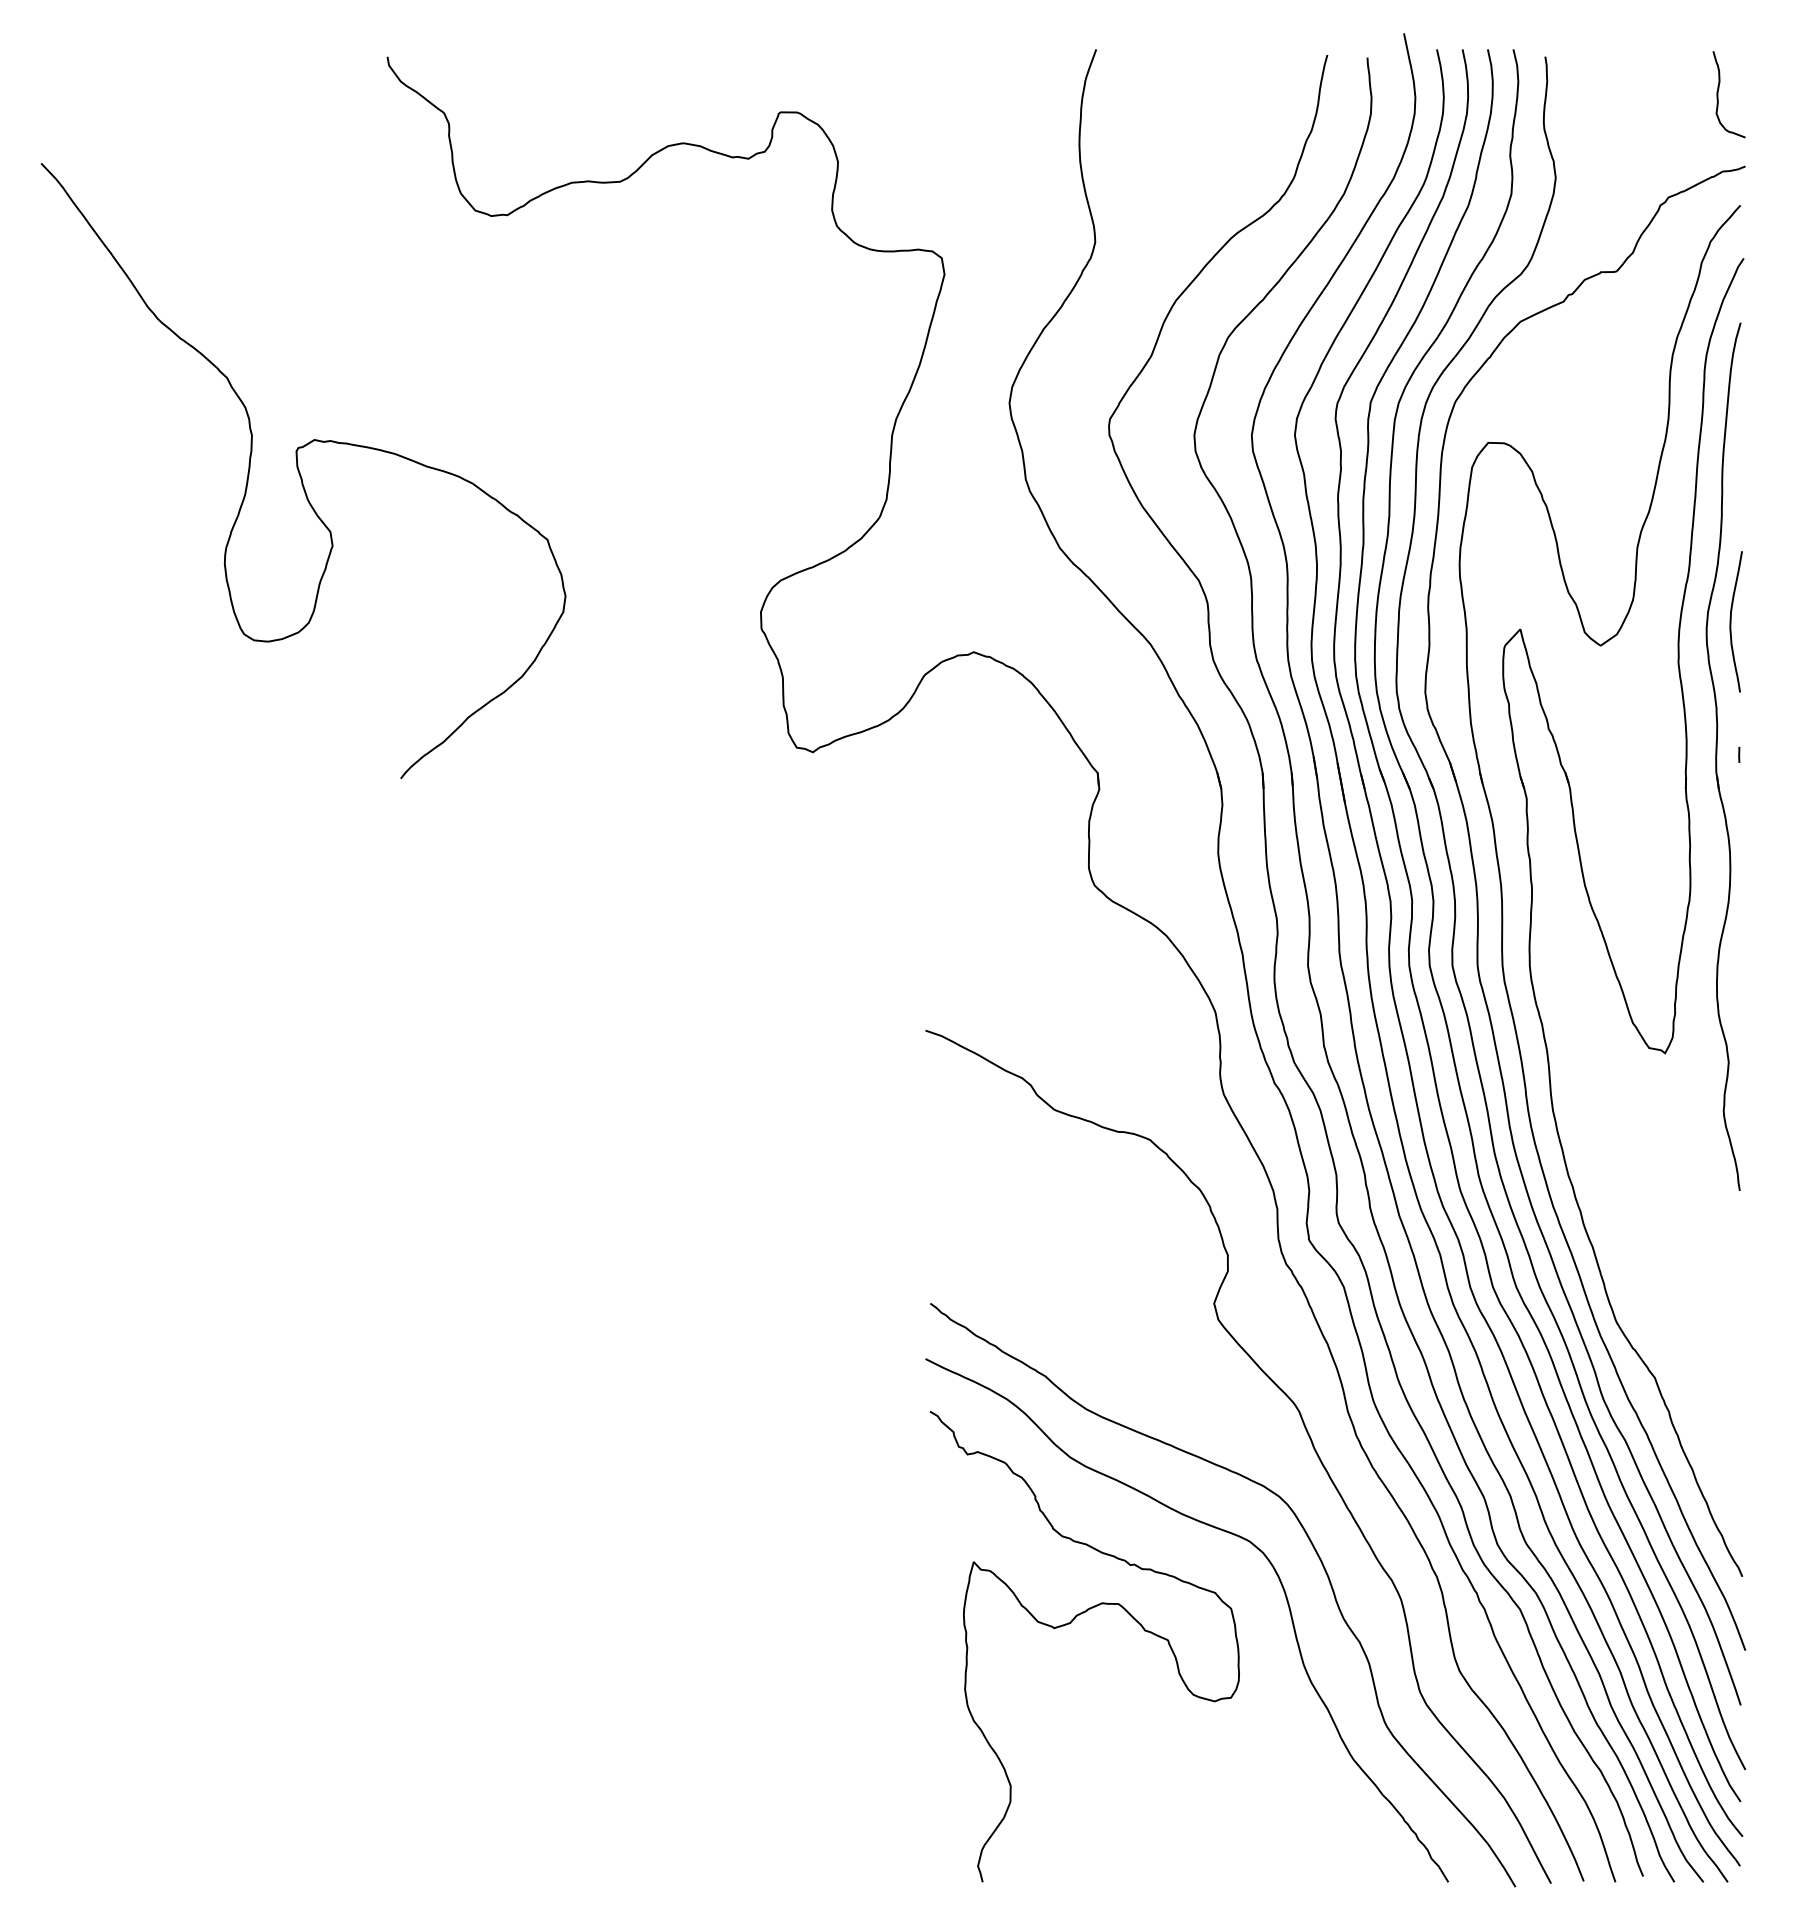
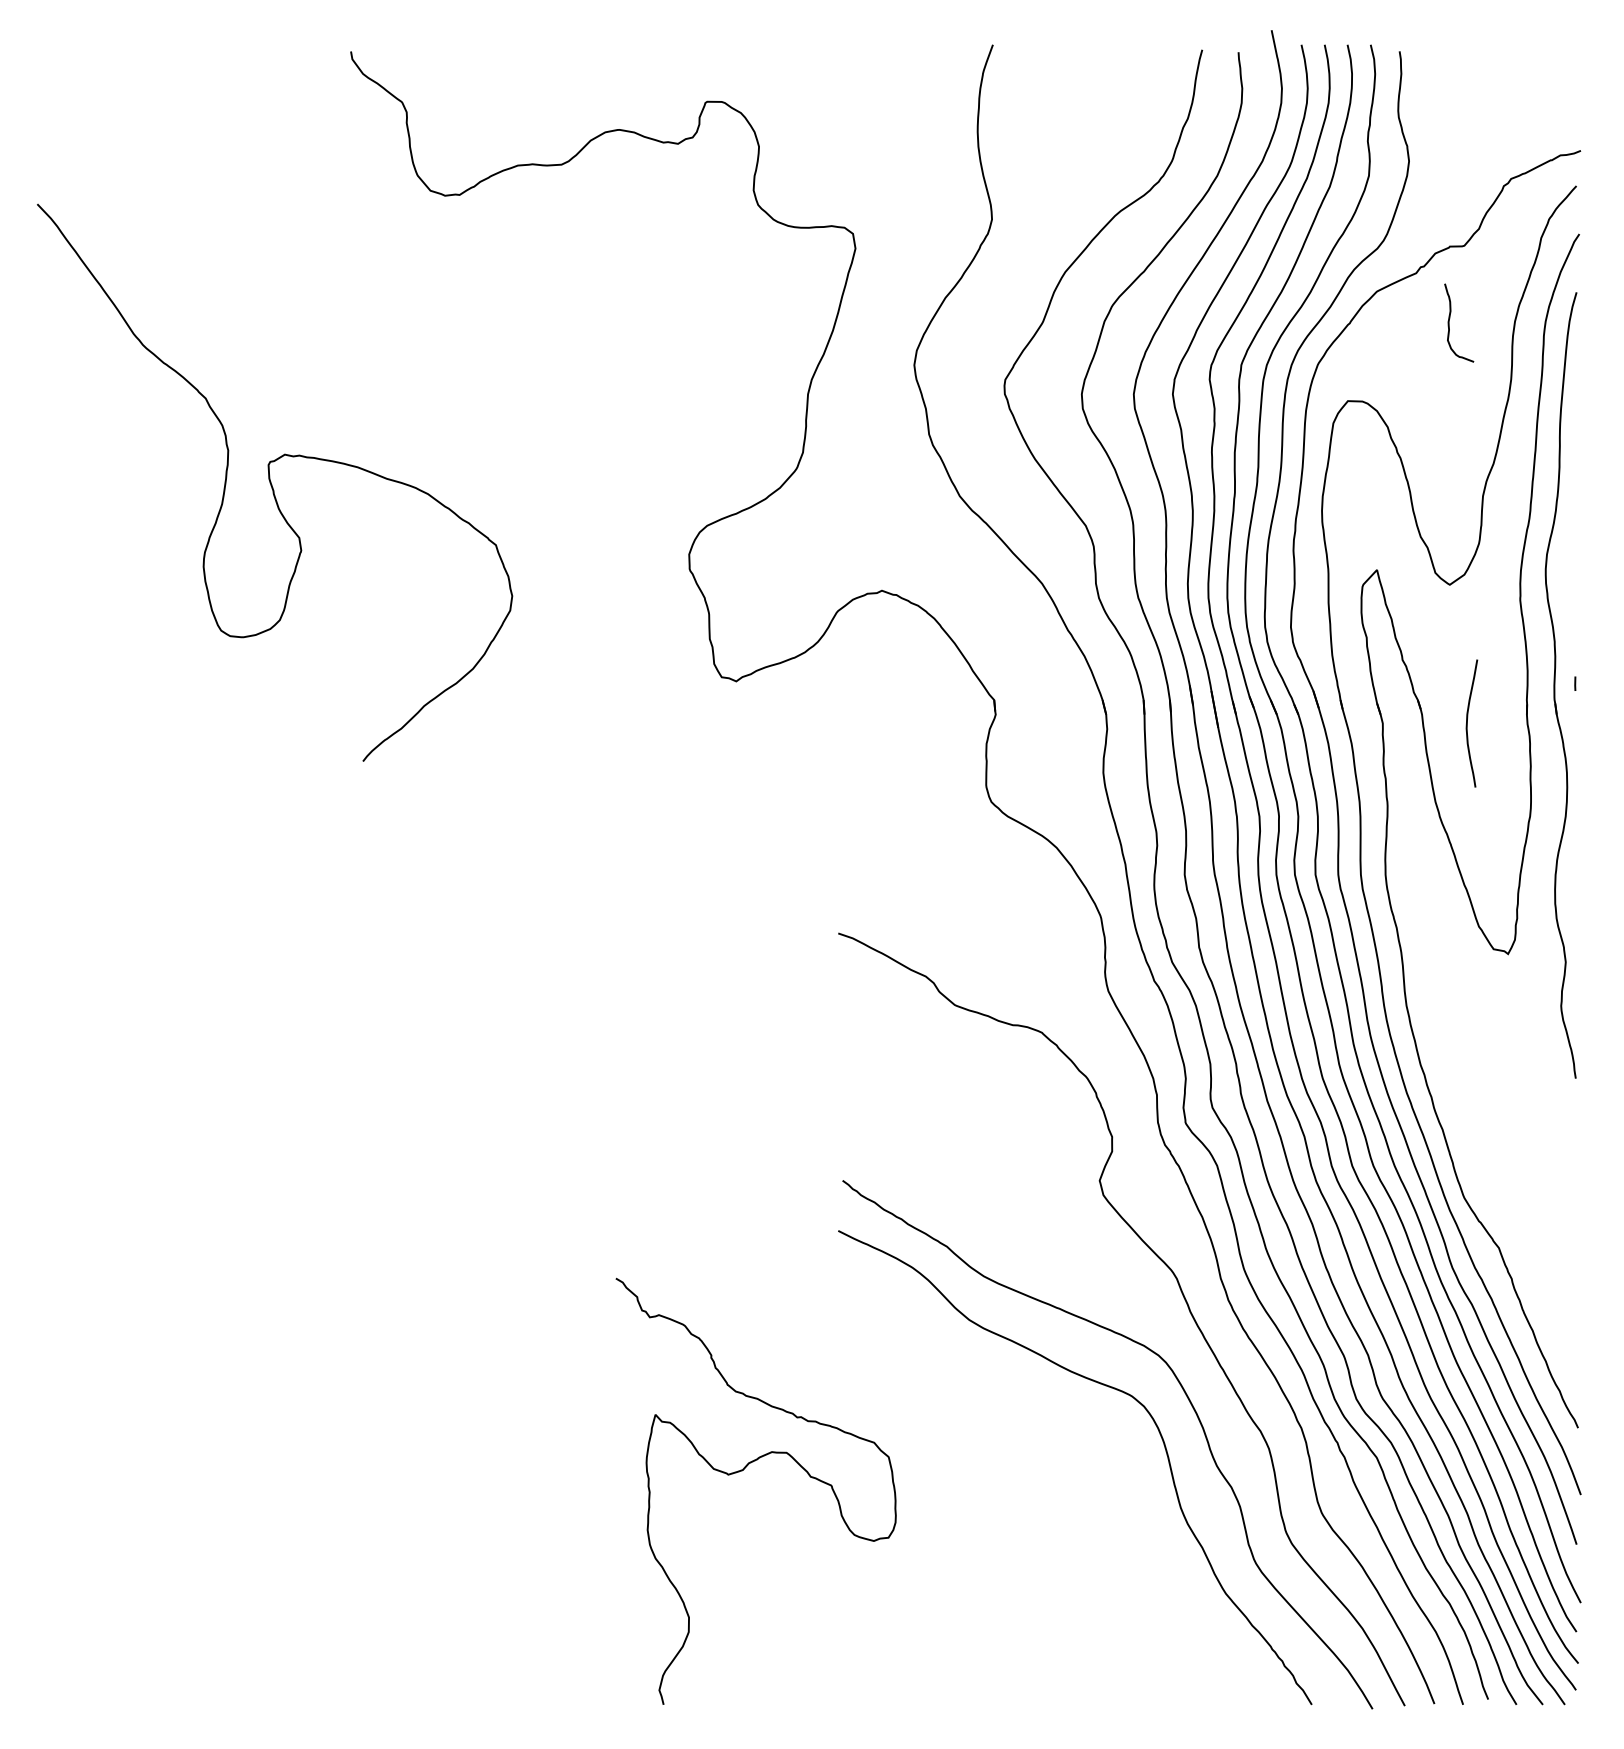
curve: (1718, 94) -> (1449, 322), moved
curve: (300, 472) -> (272, 484), moved
curve: (1731, 621) -> (1467, 723), moved
curve: (1071, 1623) -> (744, 1470), moved

